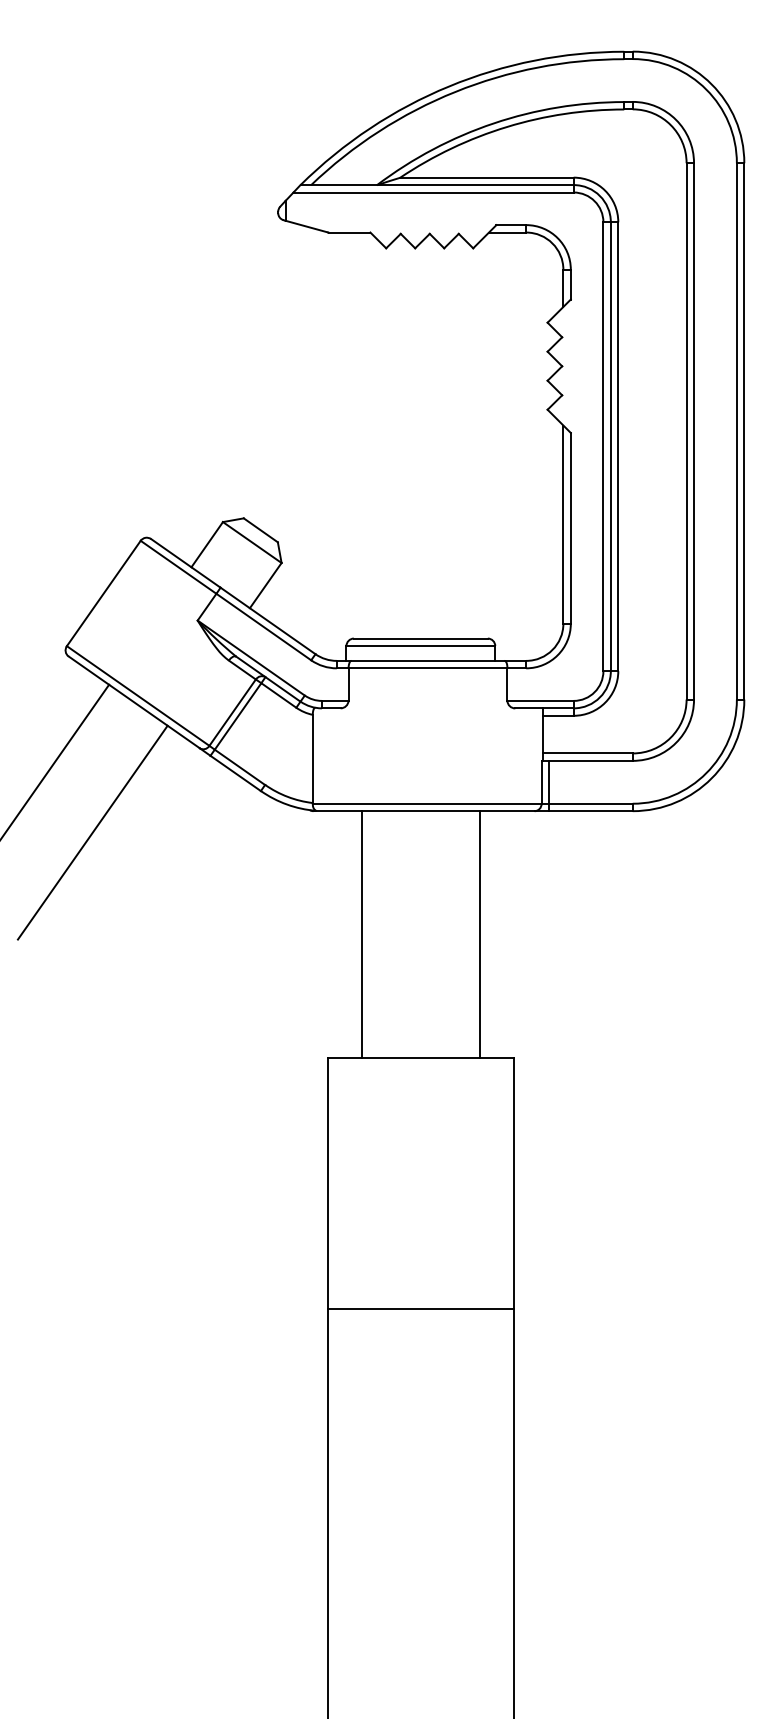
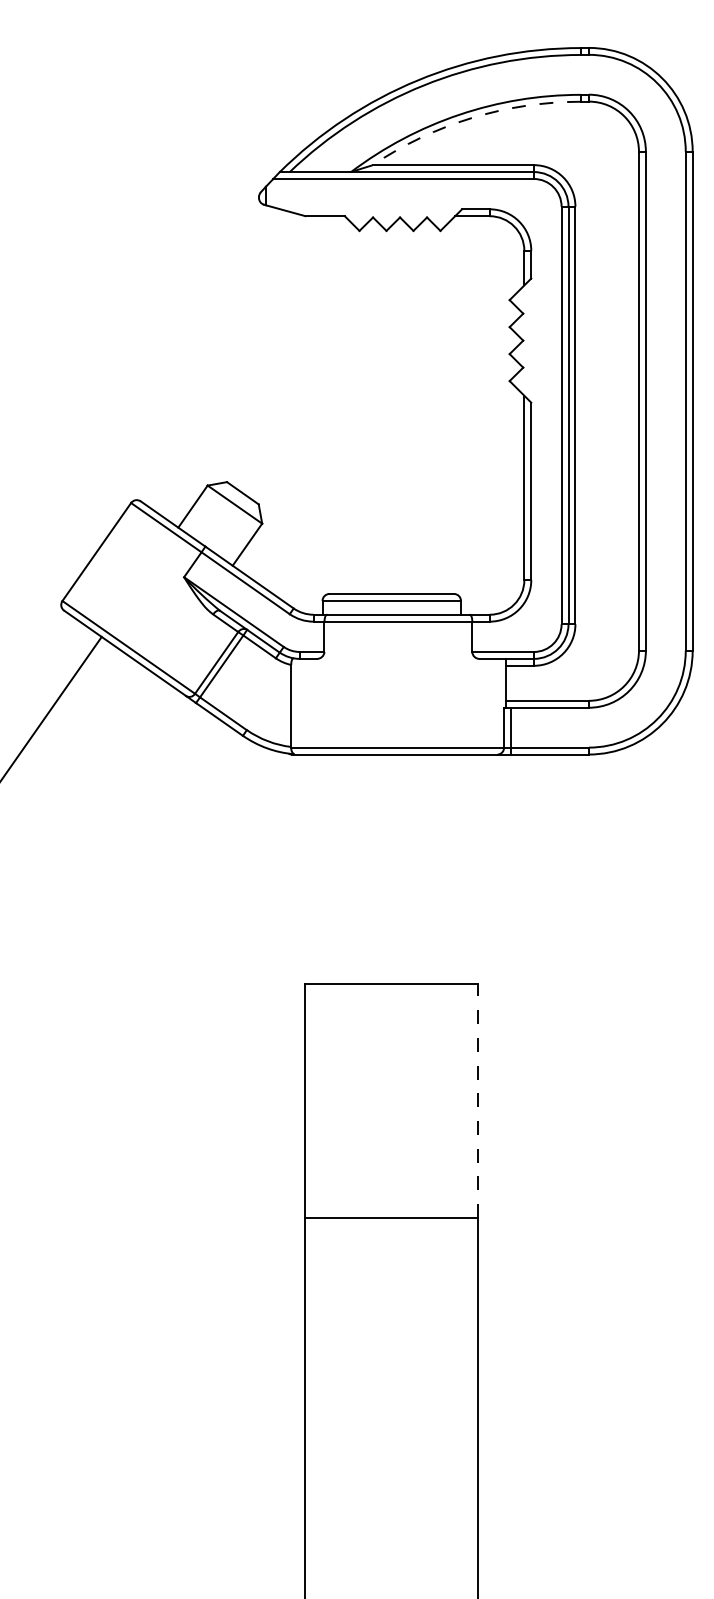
arc: (507, 127) -> (472, 118), solid -> dashed
line: (92, 832) -> (86, 774), removed
line: (362, 934) -> (337, 869), removed
line: (479, 934) -> (446, 869), removed
line: (514, 1184) -> (478, 1101), solid -> dashed

